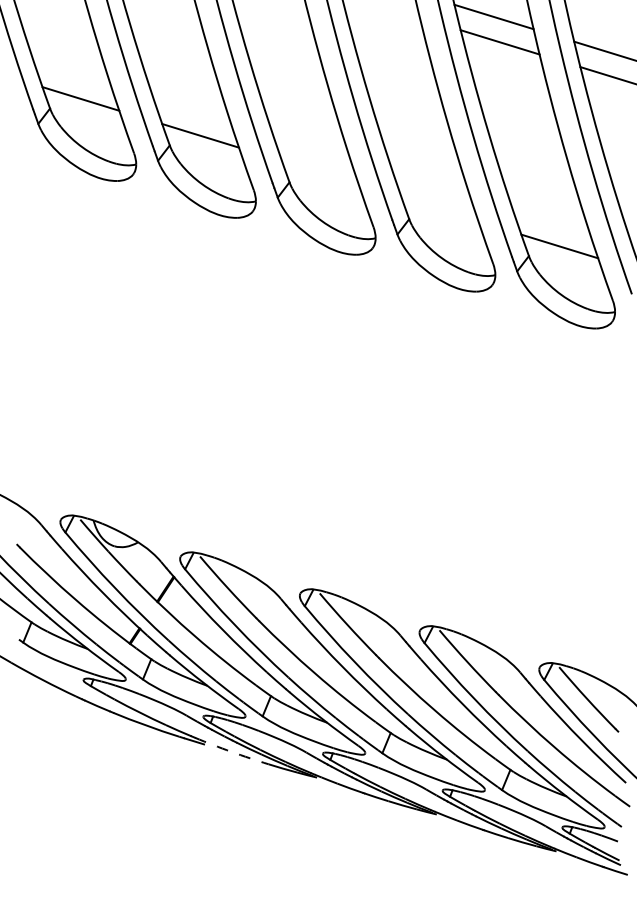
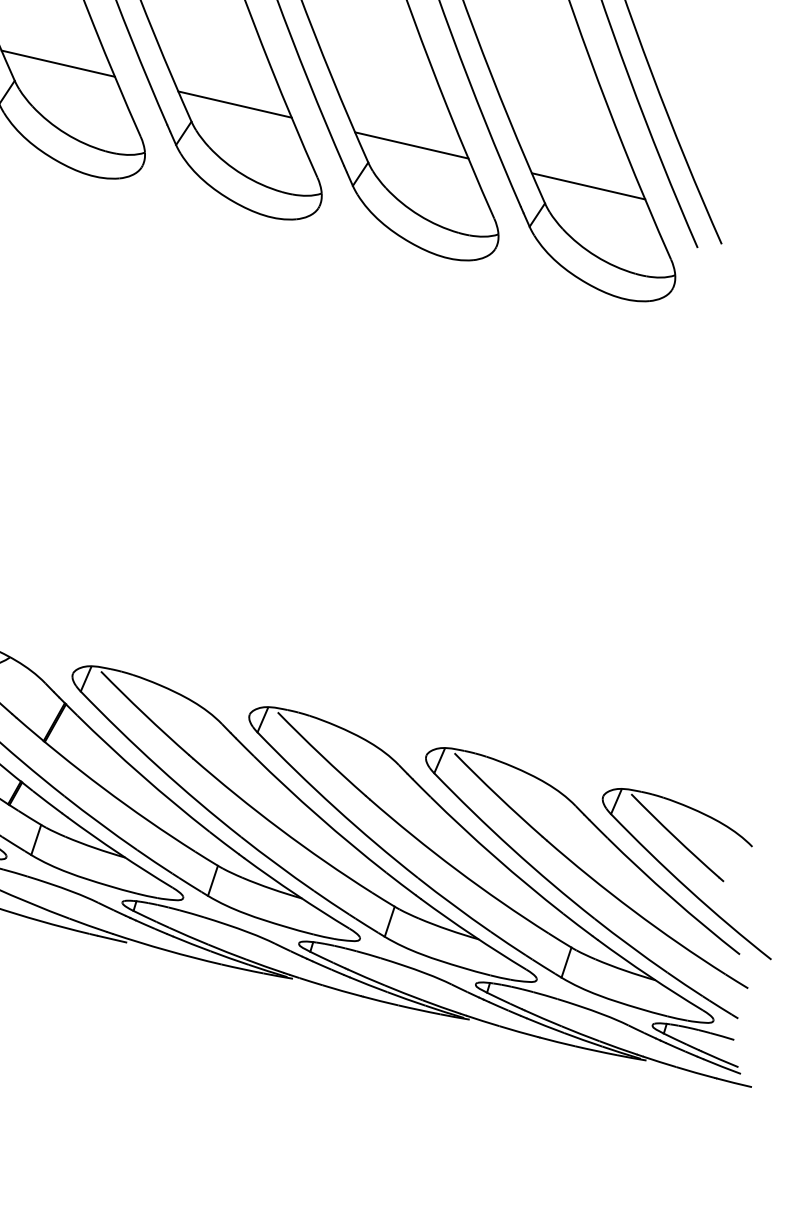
line: (320, 172) -> (235, 104), added
line: (439, 209) -> (410, 145), added
arc: (231, 751) -> (166, 949), dashed -> solid

